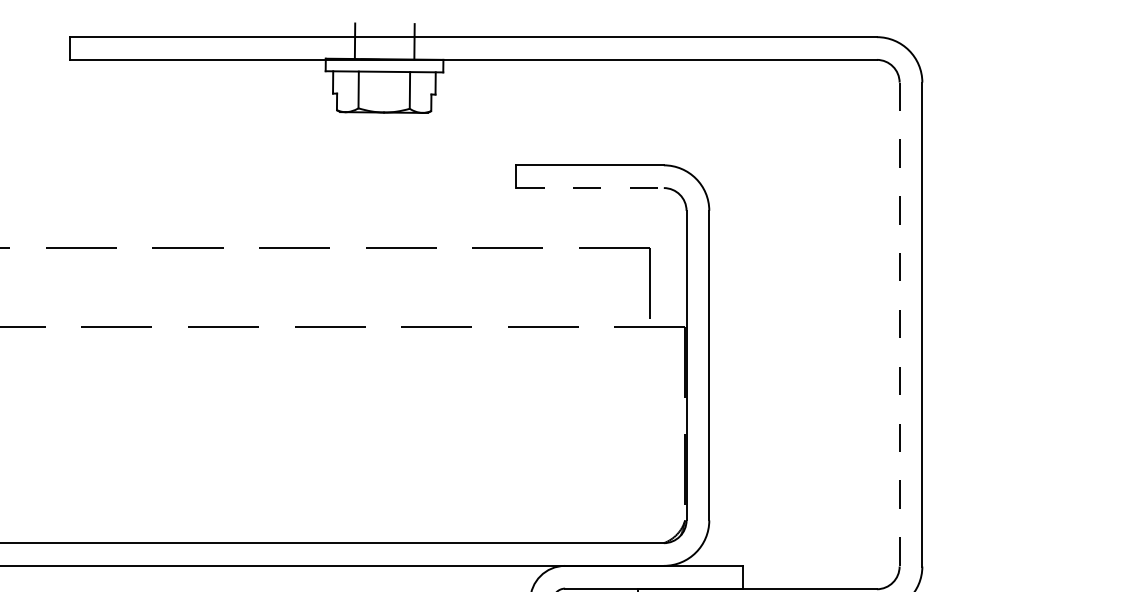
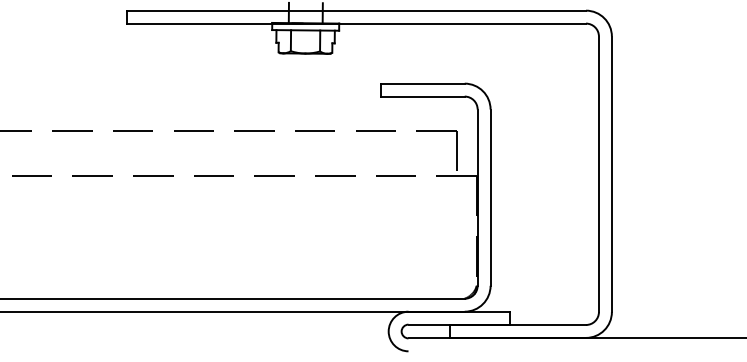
line: (591, 187) -> (423, 96), dashed -> solid
line: (898, 324) -> (598, 174), dashed -> solid

